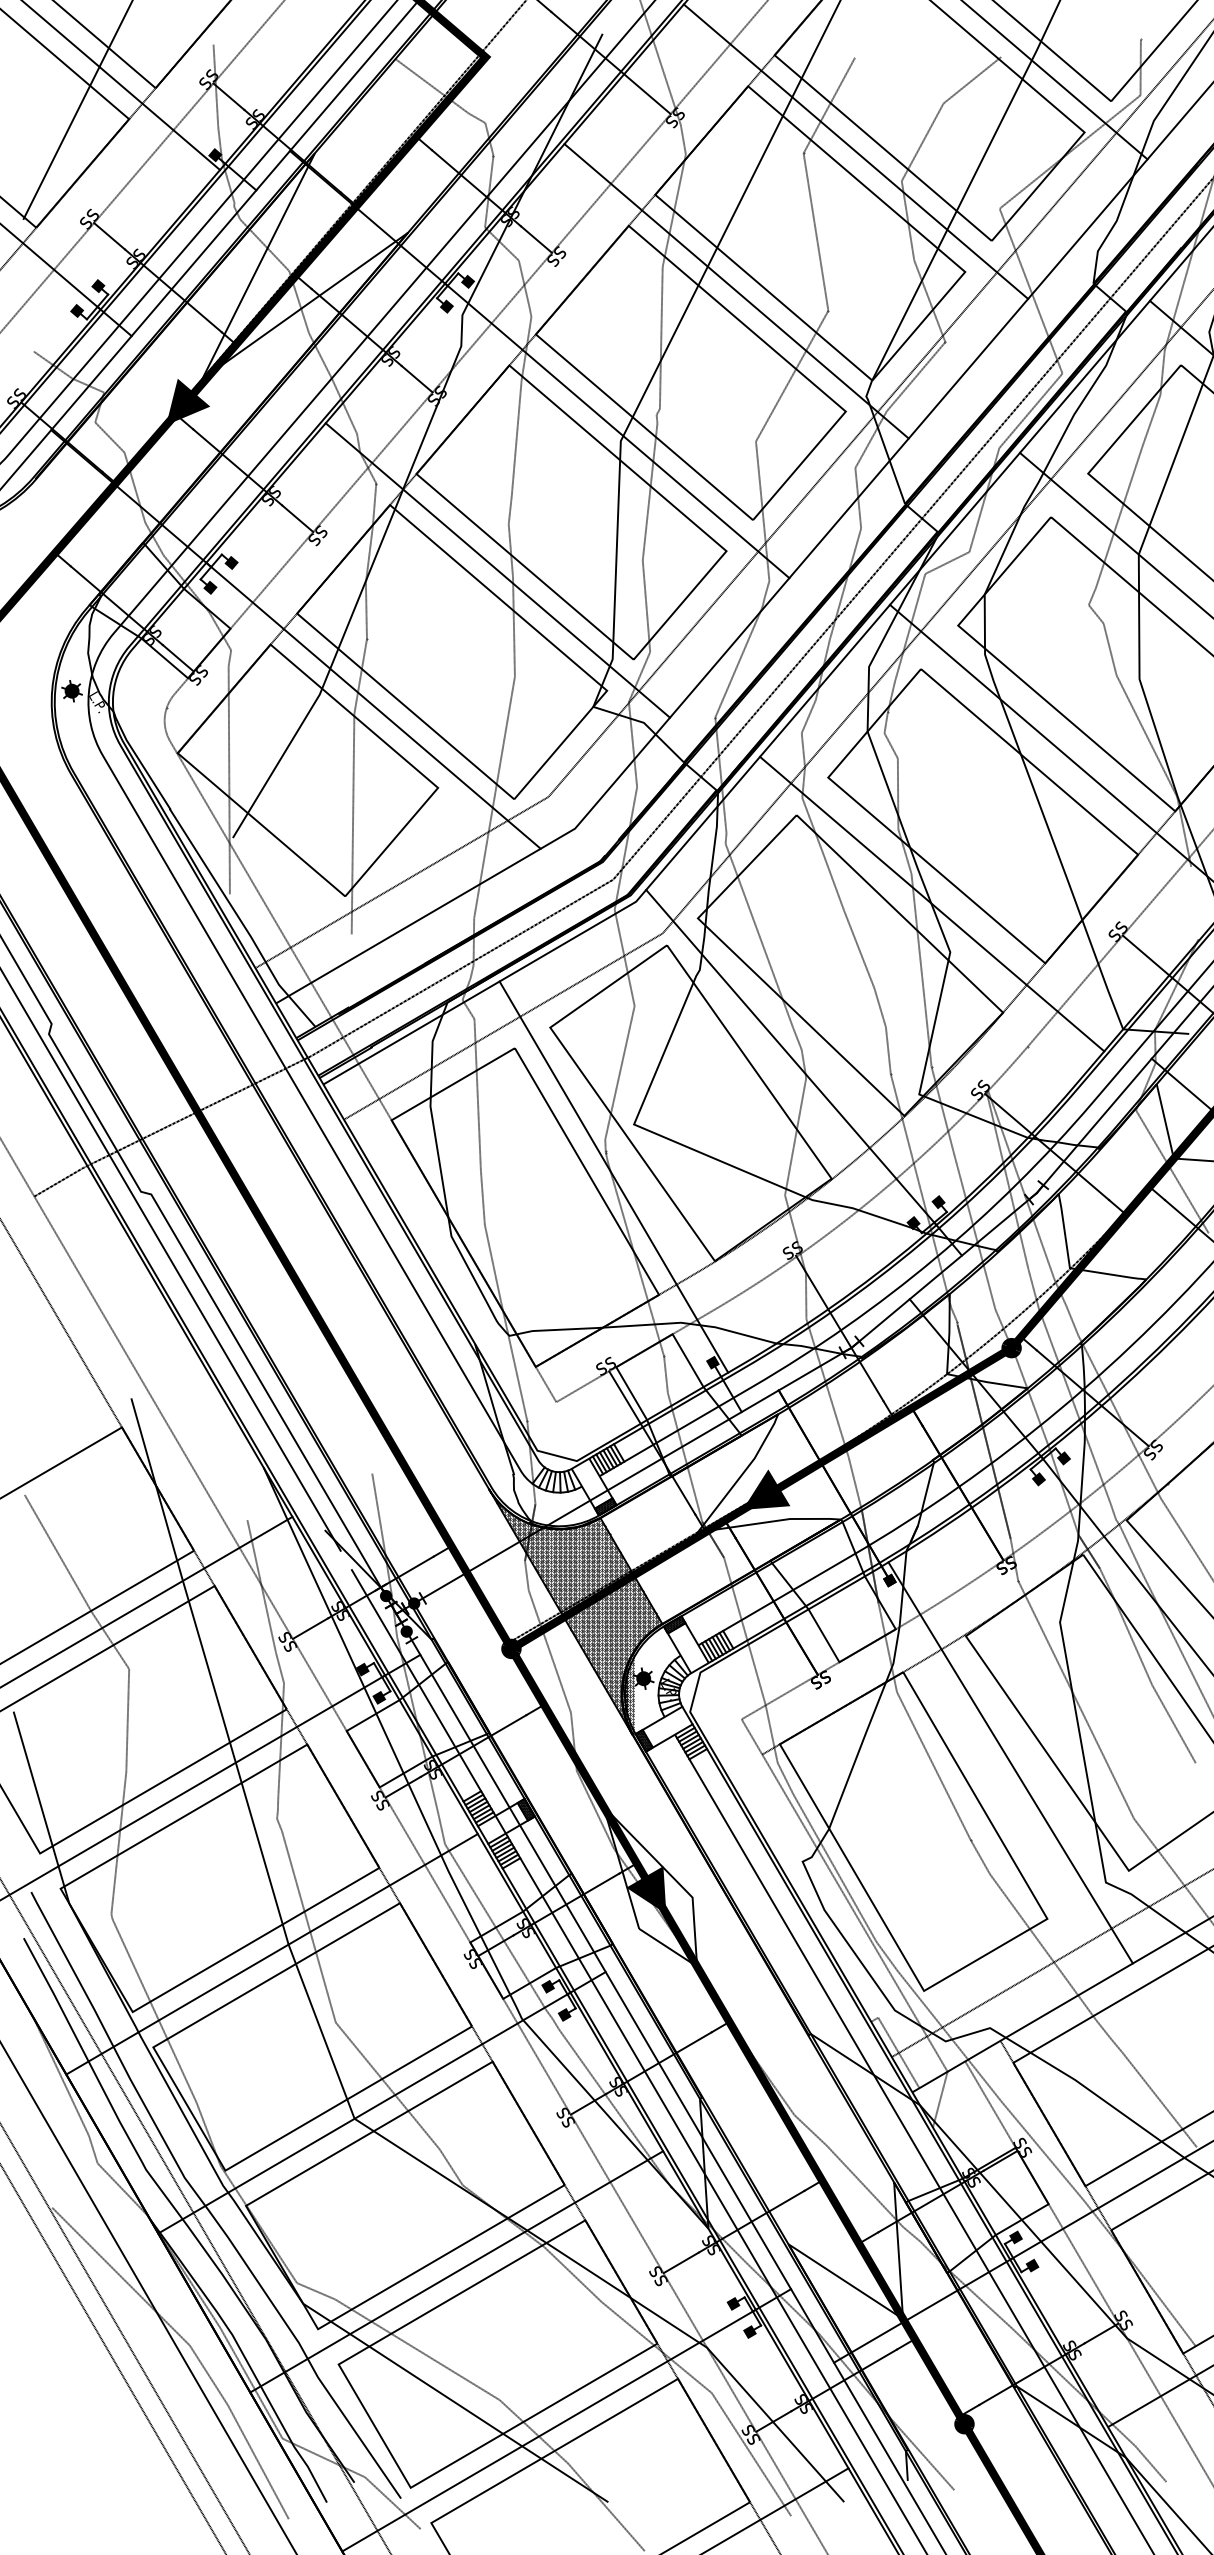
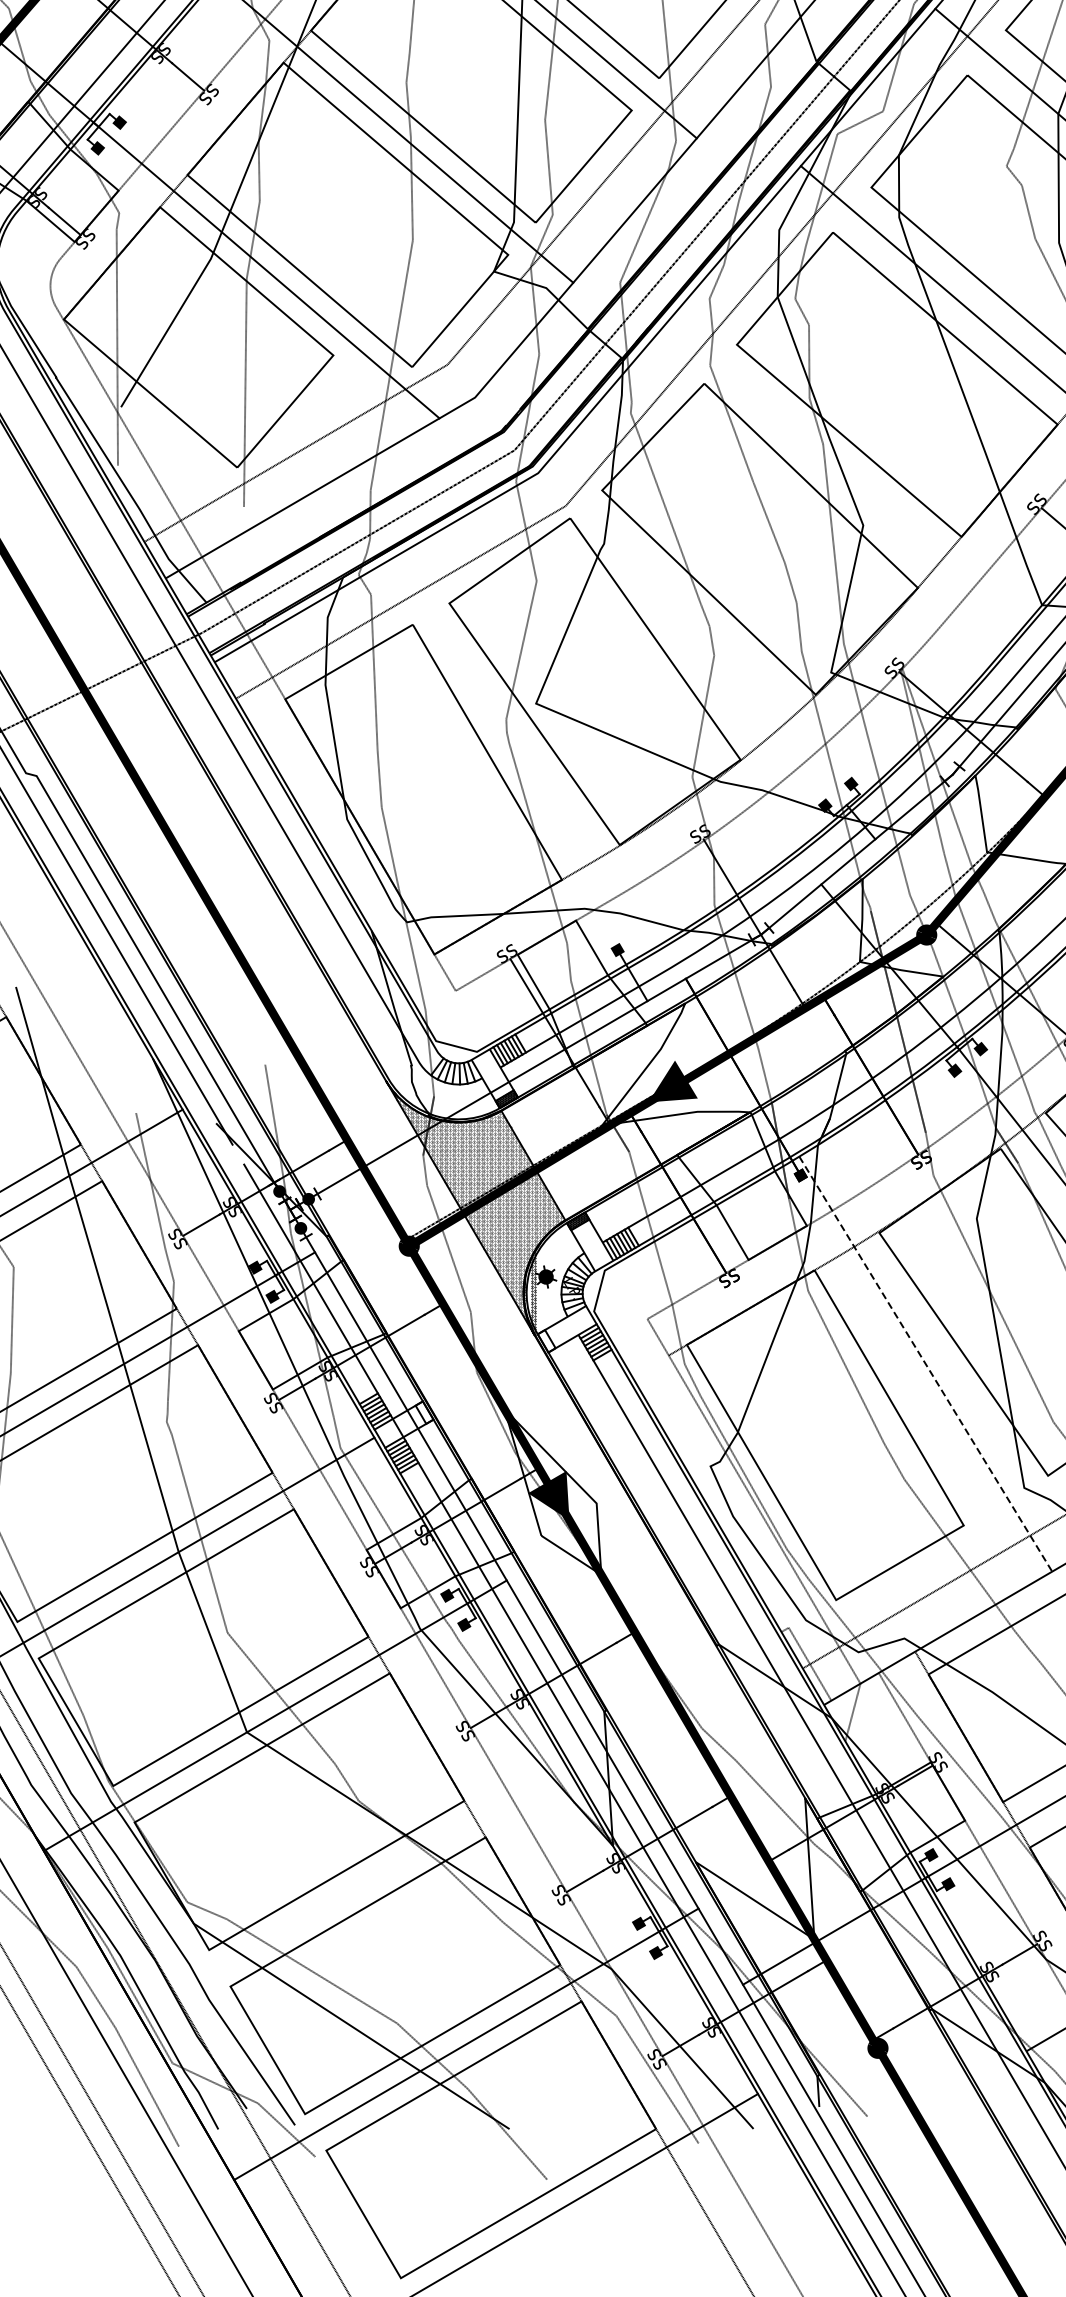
line: (932, 903) -> (844, 475), removed
line: (791, 1057) -> (699, 634), removed
line: (613, 1176) -> (514, 757), removed
hatch: (578, 1612) -> (478, 1208), removed
hatch: (644, 1740) -> (546, 1340), removed
line: (1010, 1762) -> (925, 1363), solid -> dashed
hatch: (526, 1809) -> (424, 1412), removed
line: (456, 2271) -> (352, 1890), removed

